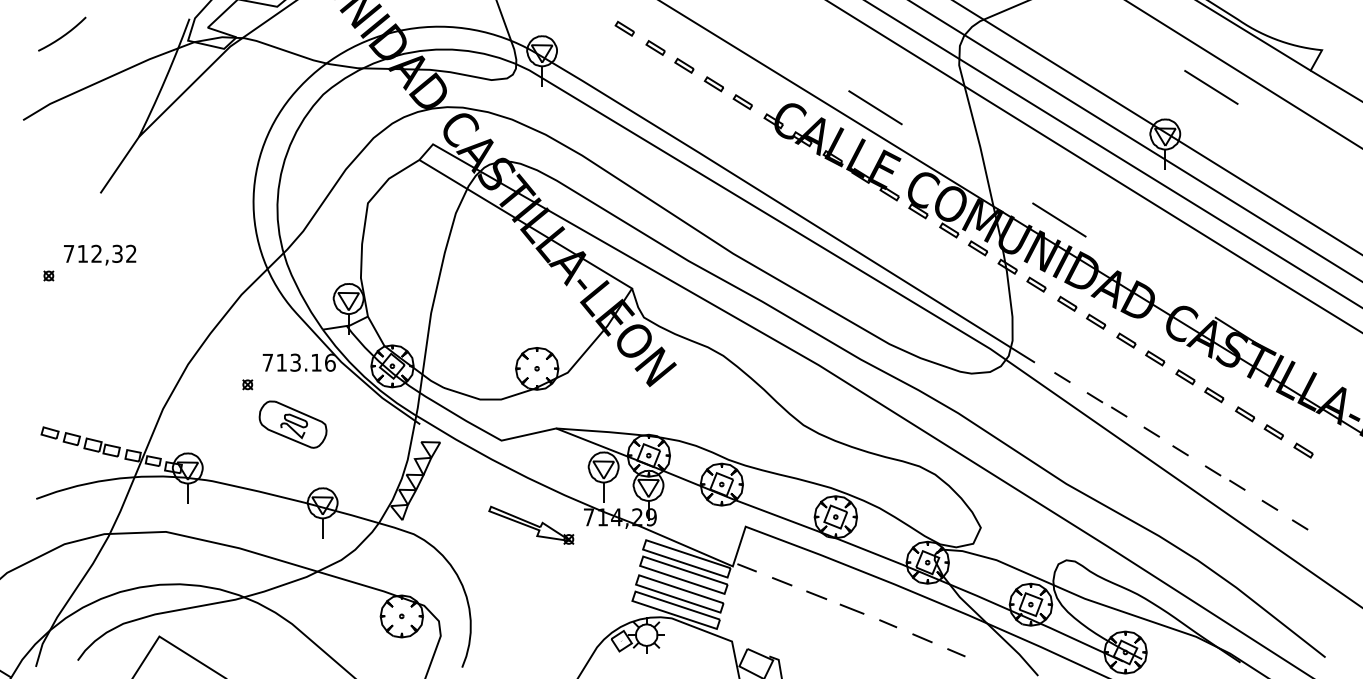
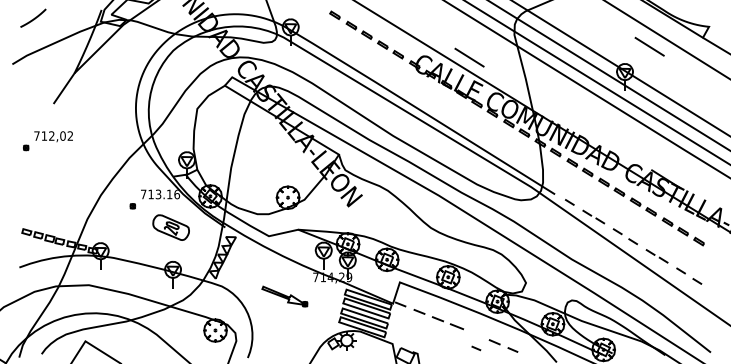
line: (1059, 219) -> (568, 117), removed
text: (116, 252) -> (62, 135), 712,32 -> 712,02
part: (291, 424) -> (170, 227), moved
part: (530, 525) -> (284, 296), moved
line: (888, 623) -> (476, 348), moved

